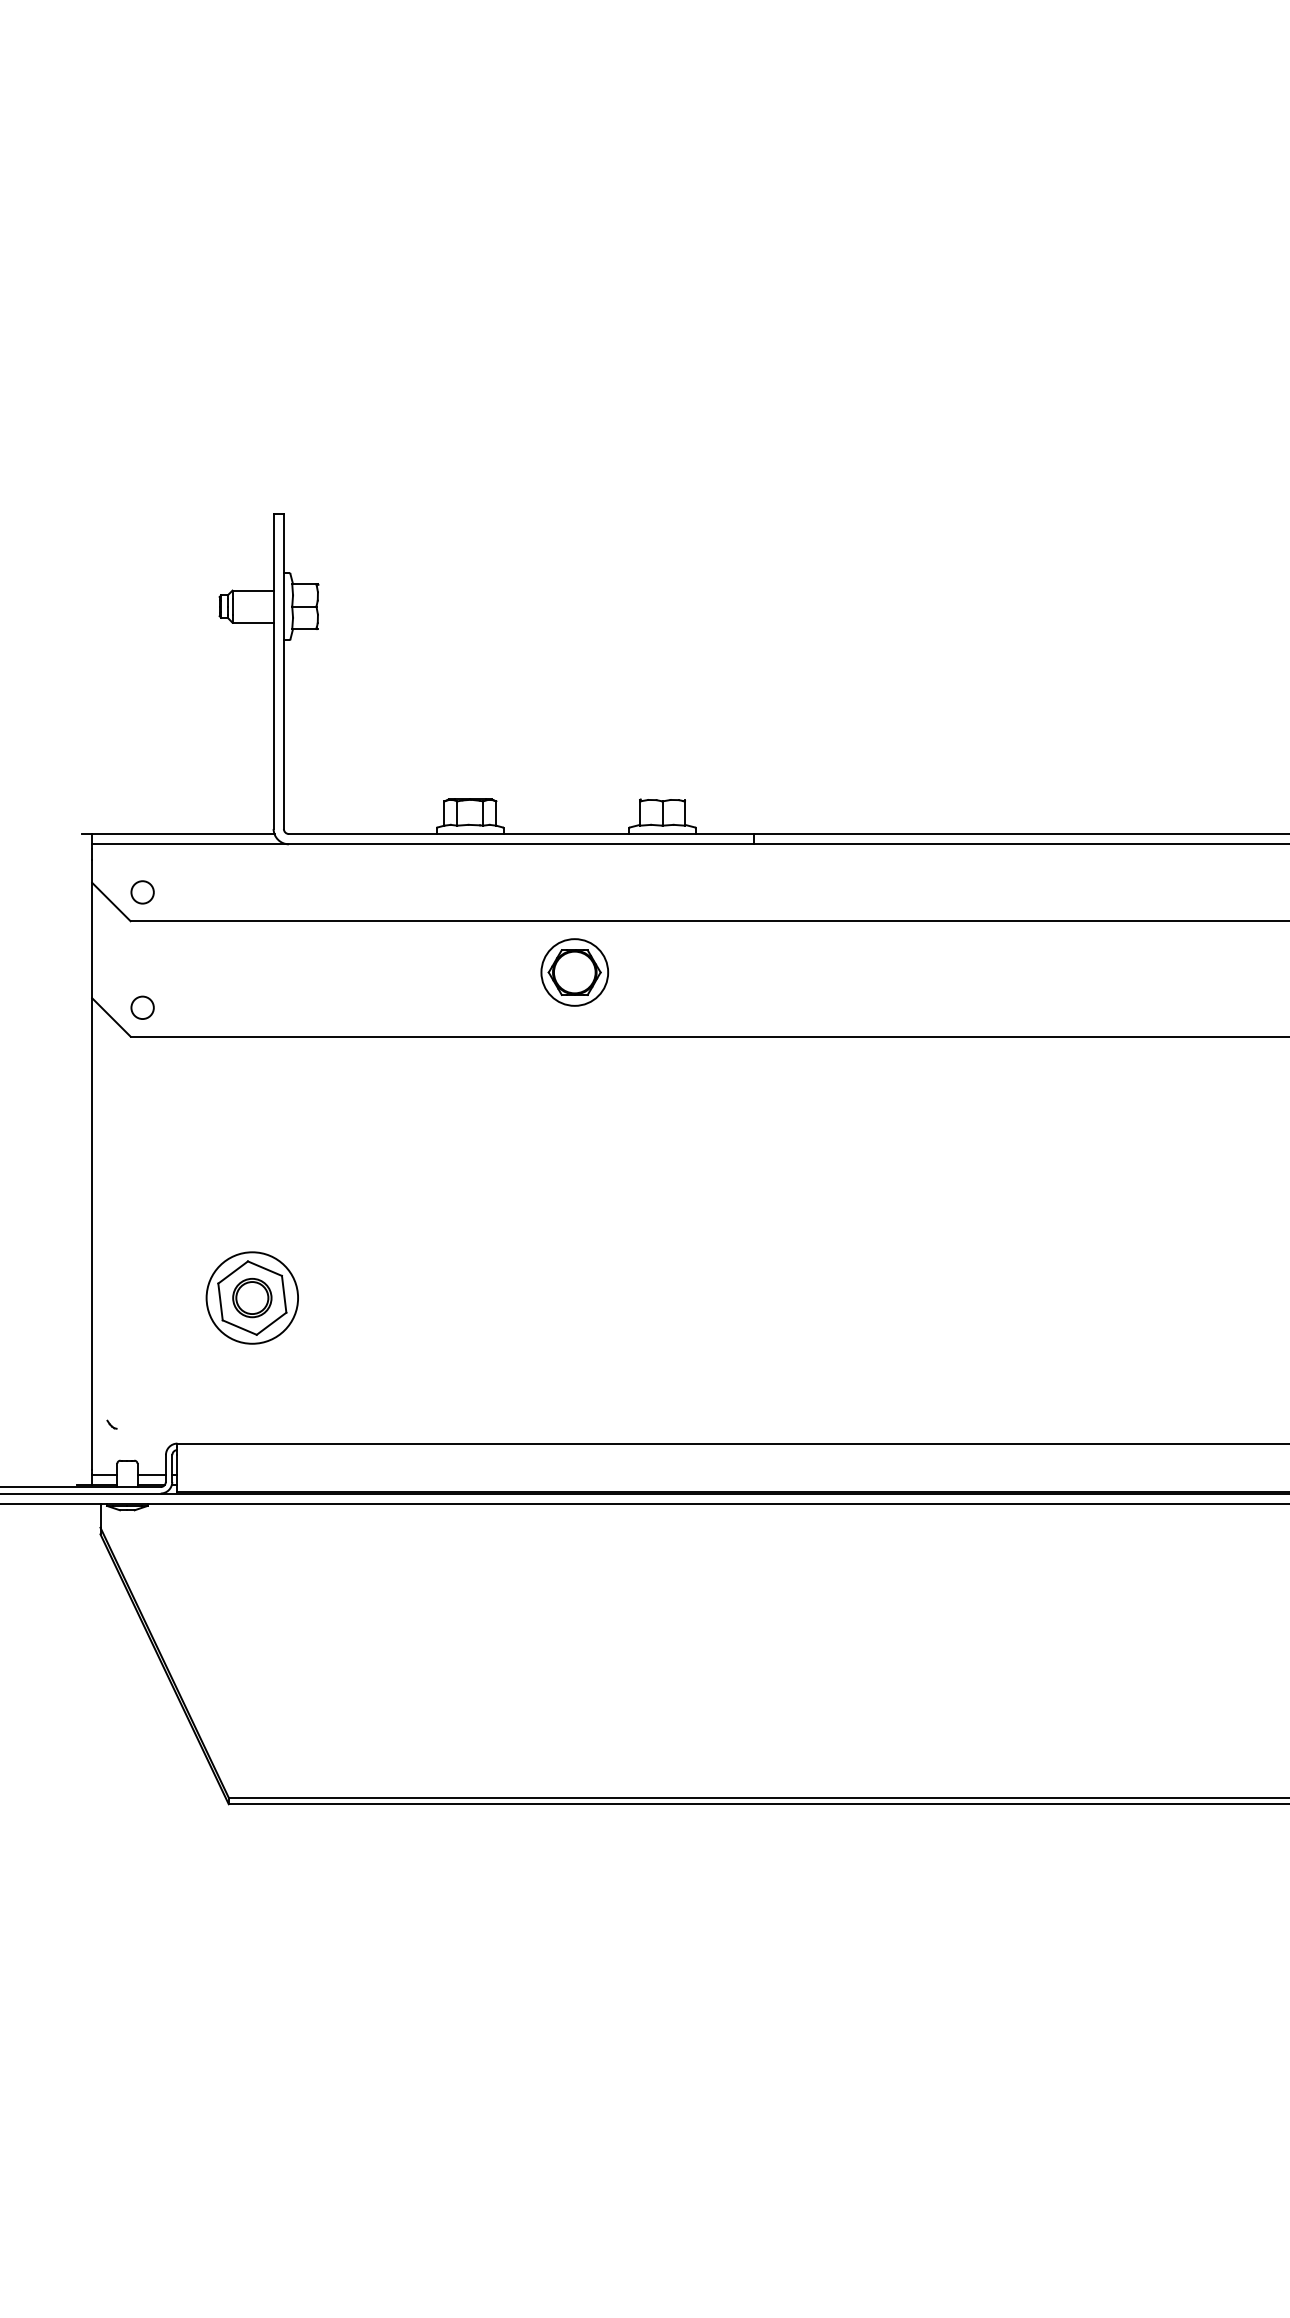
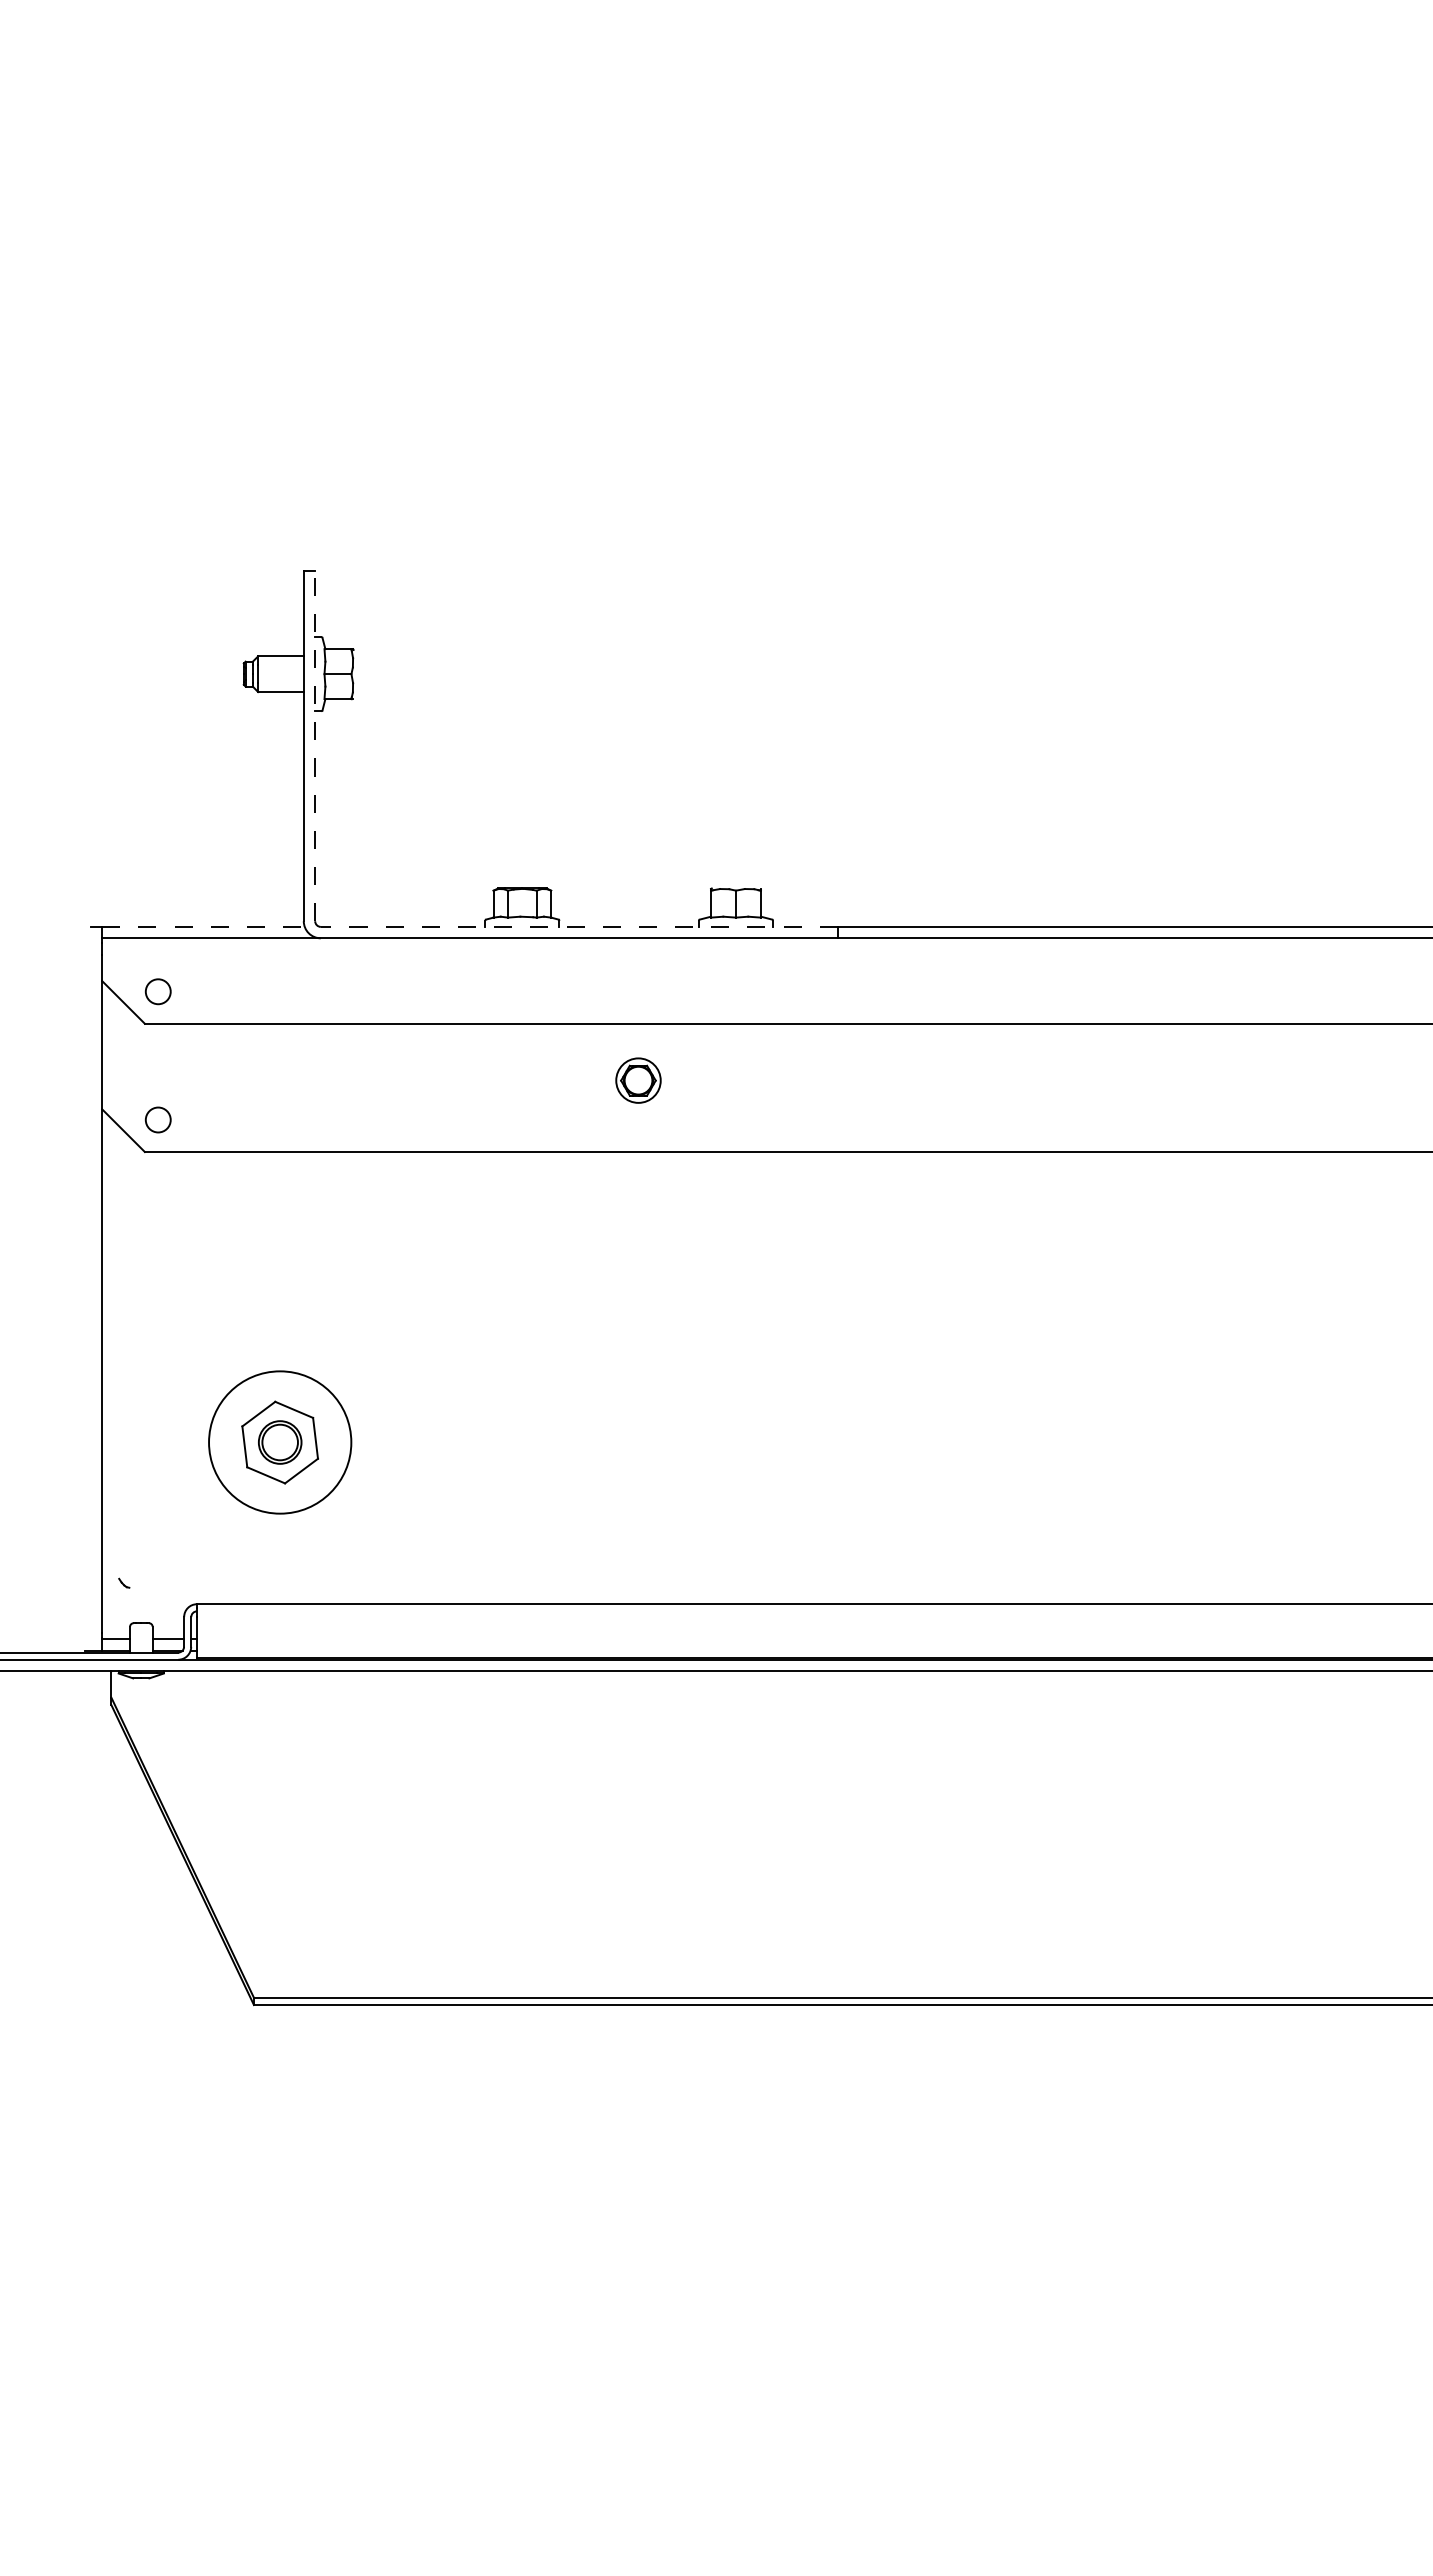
line: (284, 670) -> (315, 745), solid -> dashed
line: (184, 834) -> (204, 927), solid -> dashed
line: (520, 834) -> (578, 927), solid -> dashed
part: (574, 972) -> (638, 1080), size x0.6
circle: (252, 1298) -> (280, 1442), size x1.4

